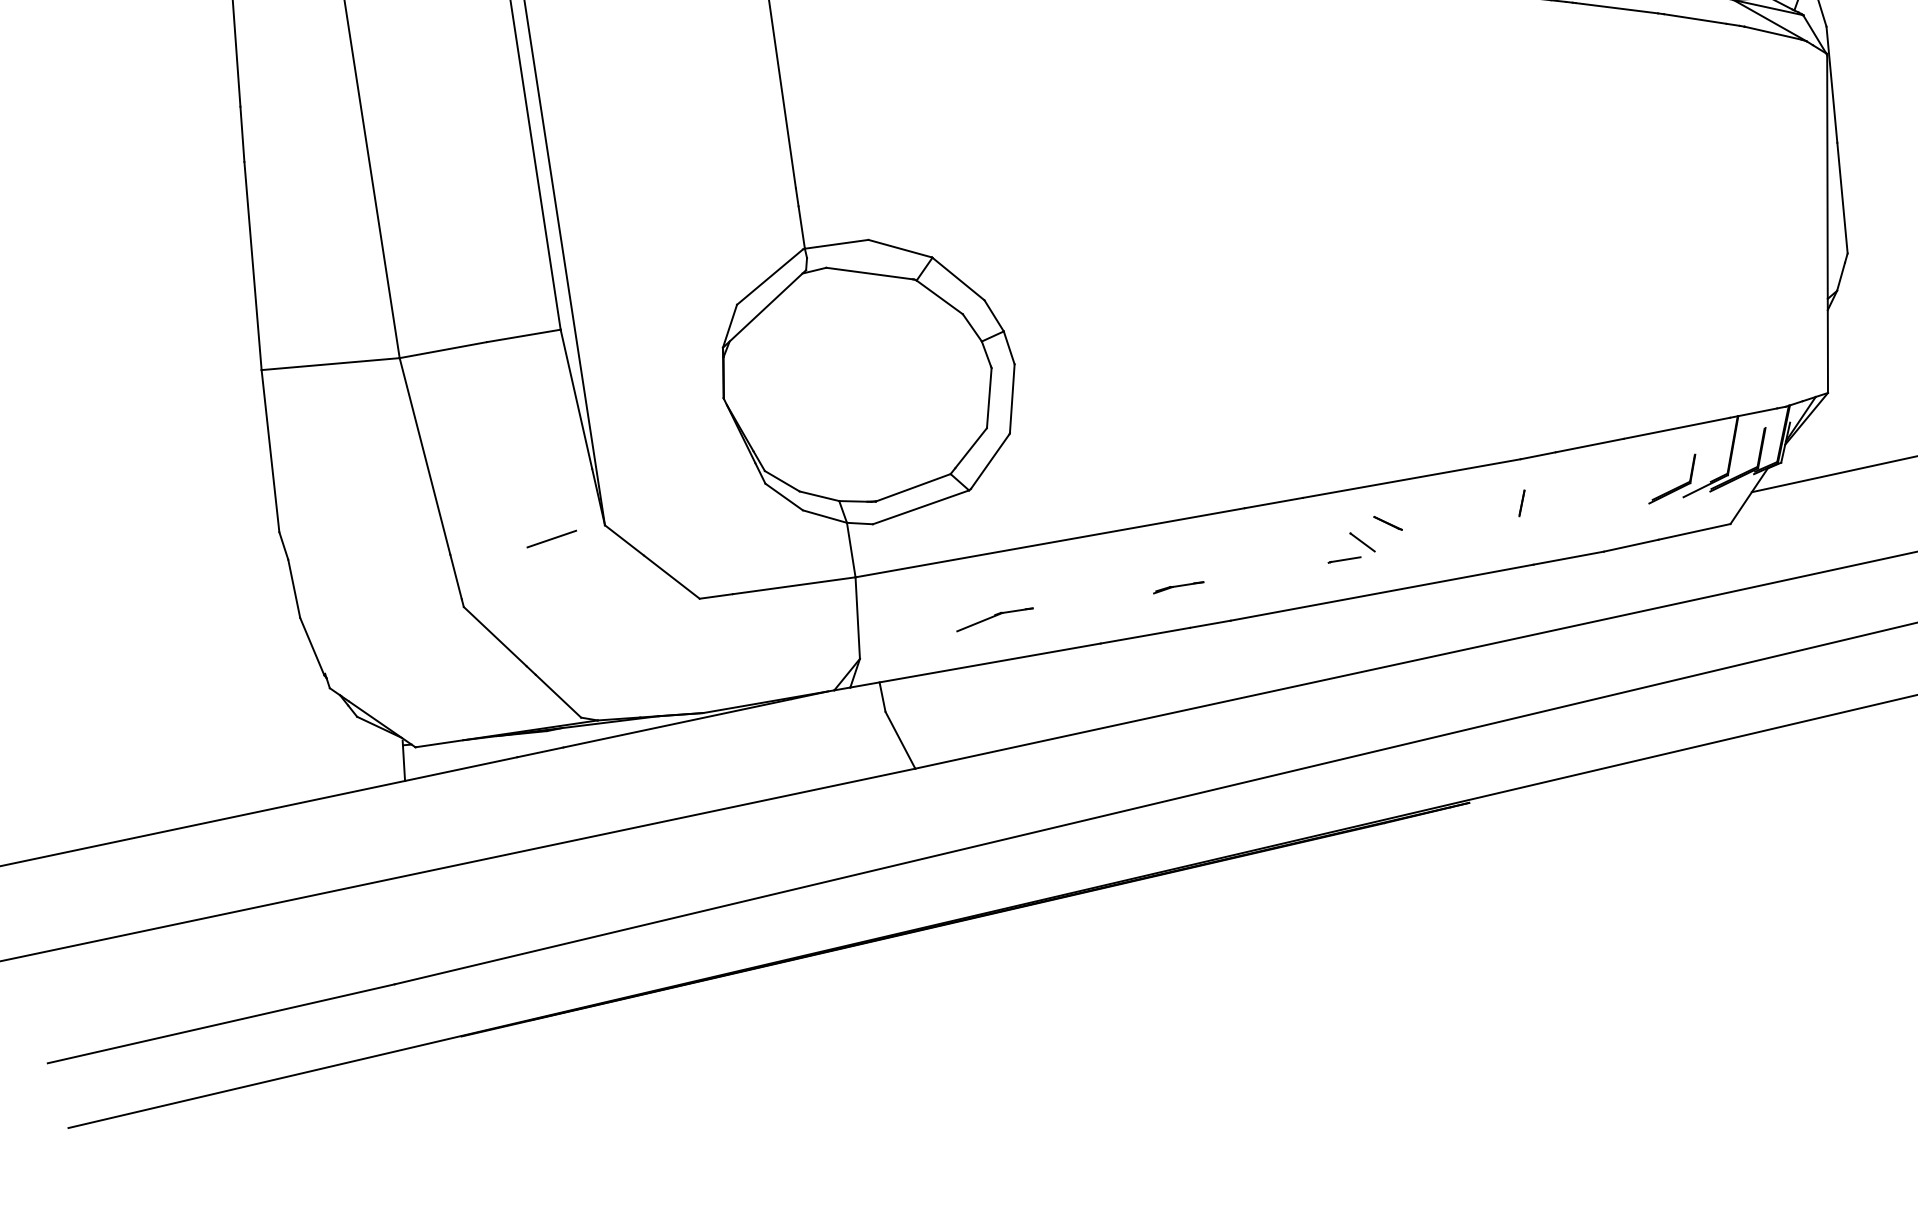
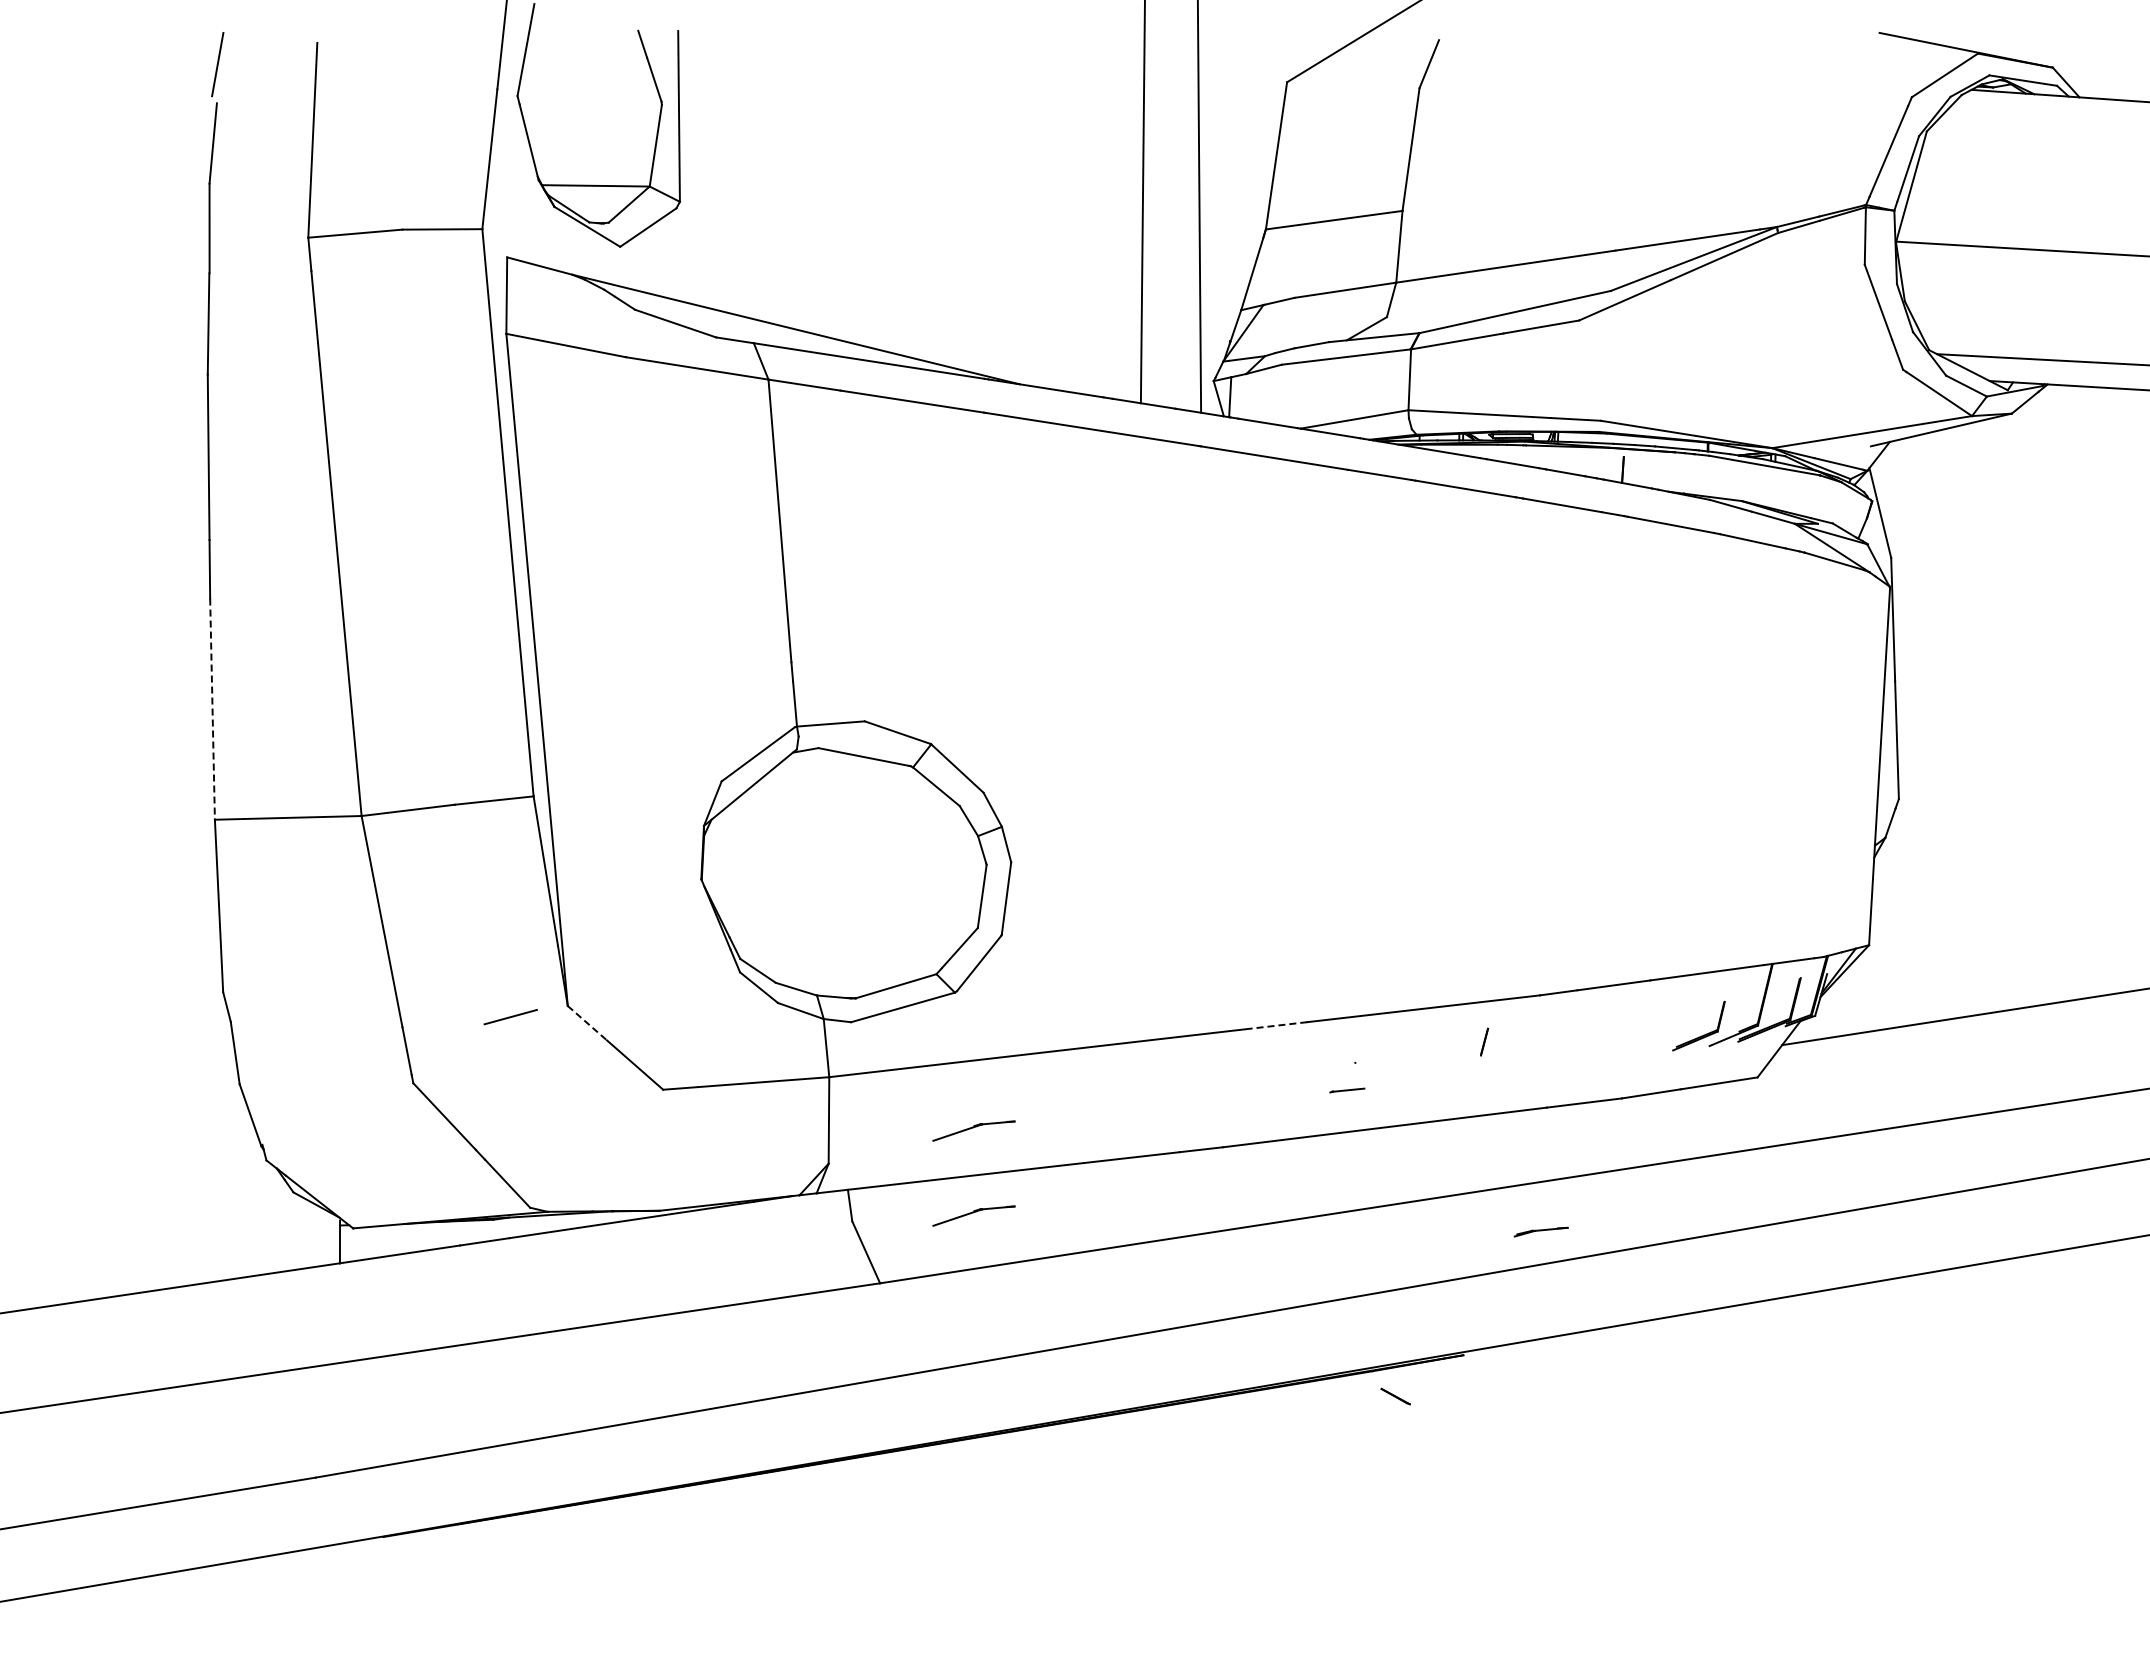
line: (253, 266) -> (212, 709), solid -> dashed
line: (1273, 502) -> (1275, 1025), solid -> dashed
line: (1521, 502) -> (1484, 1041), moved
line: (1387, 523) -> (1395, 1396), moved
line: (624, 540) -> (587, 1023), solid -> dashed
line: (1362, 541) -> (1367, 1072), removed
part: (1178, 587) -> (1540, 1231), moved
part: (999, 699) -> (973, 1215), added

